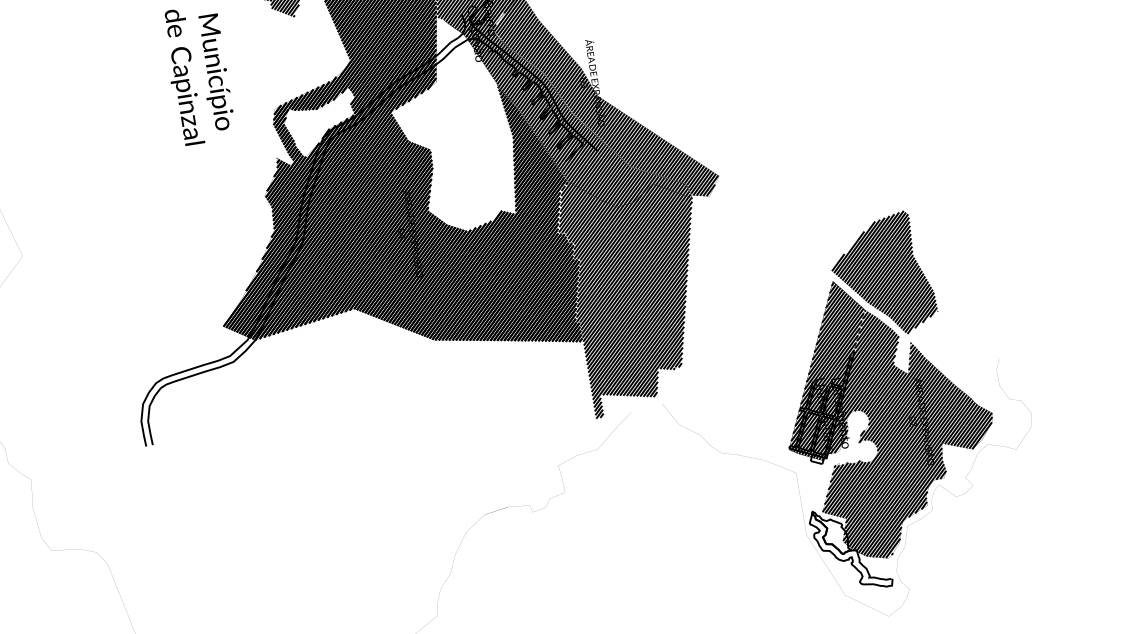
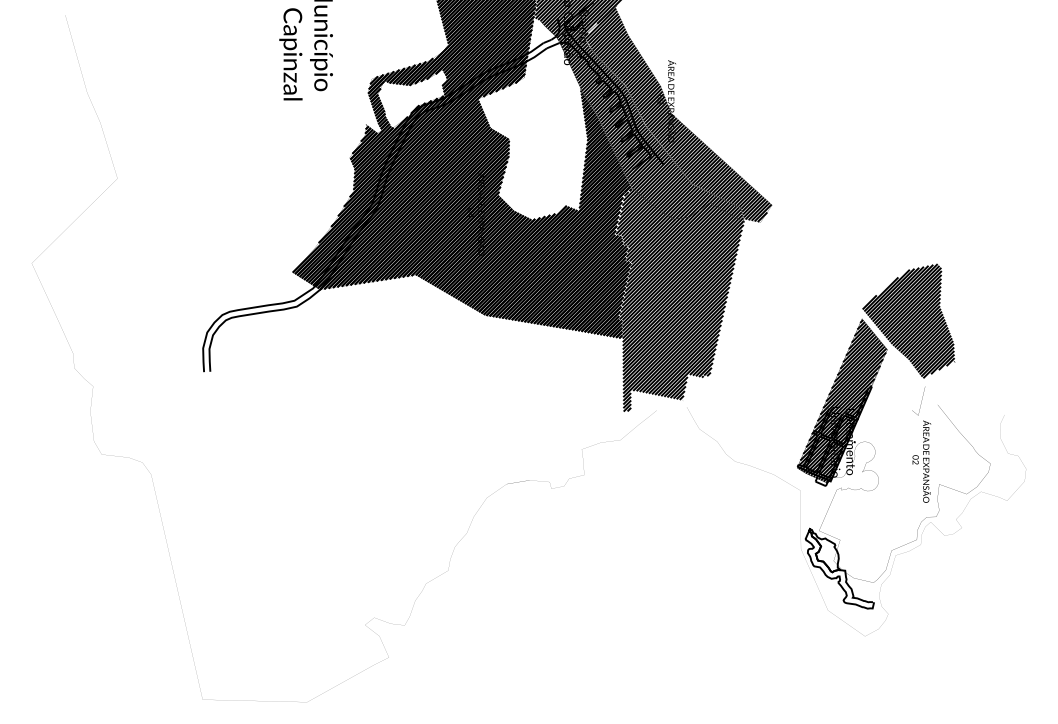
hatch: (902, 430) -> (904, 466), removed

